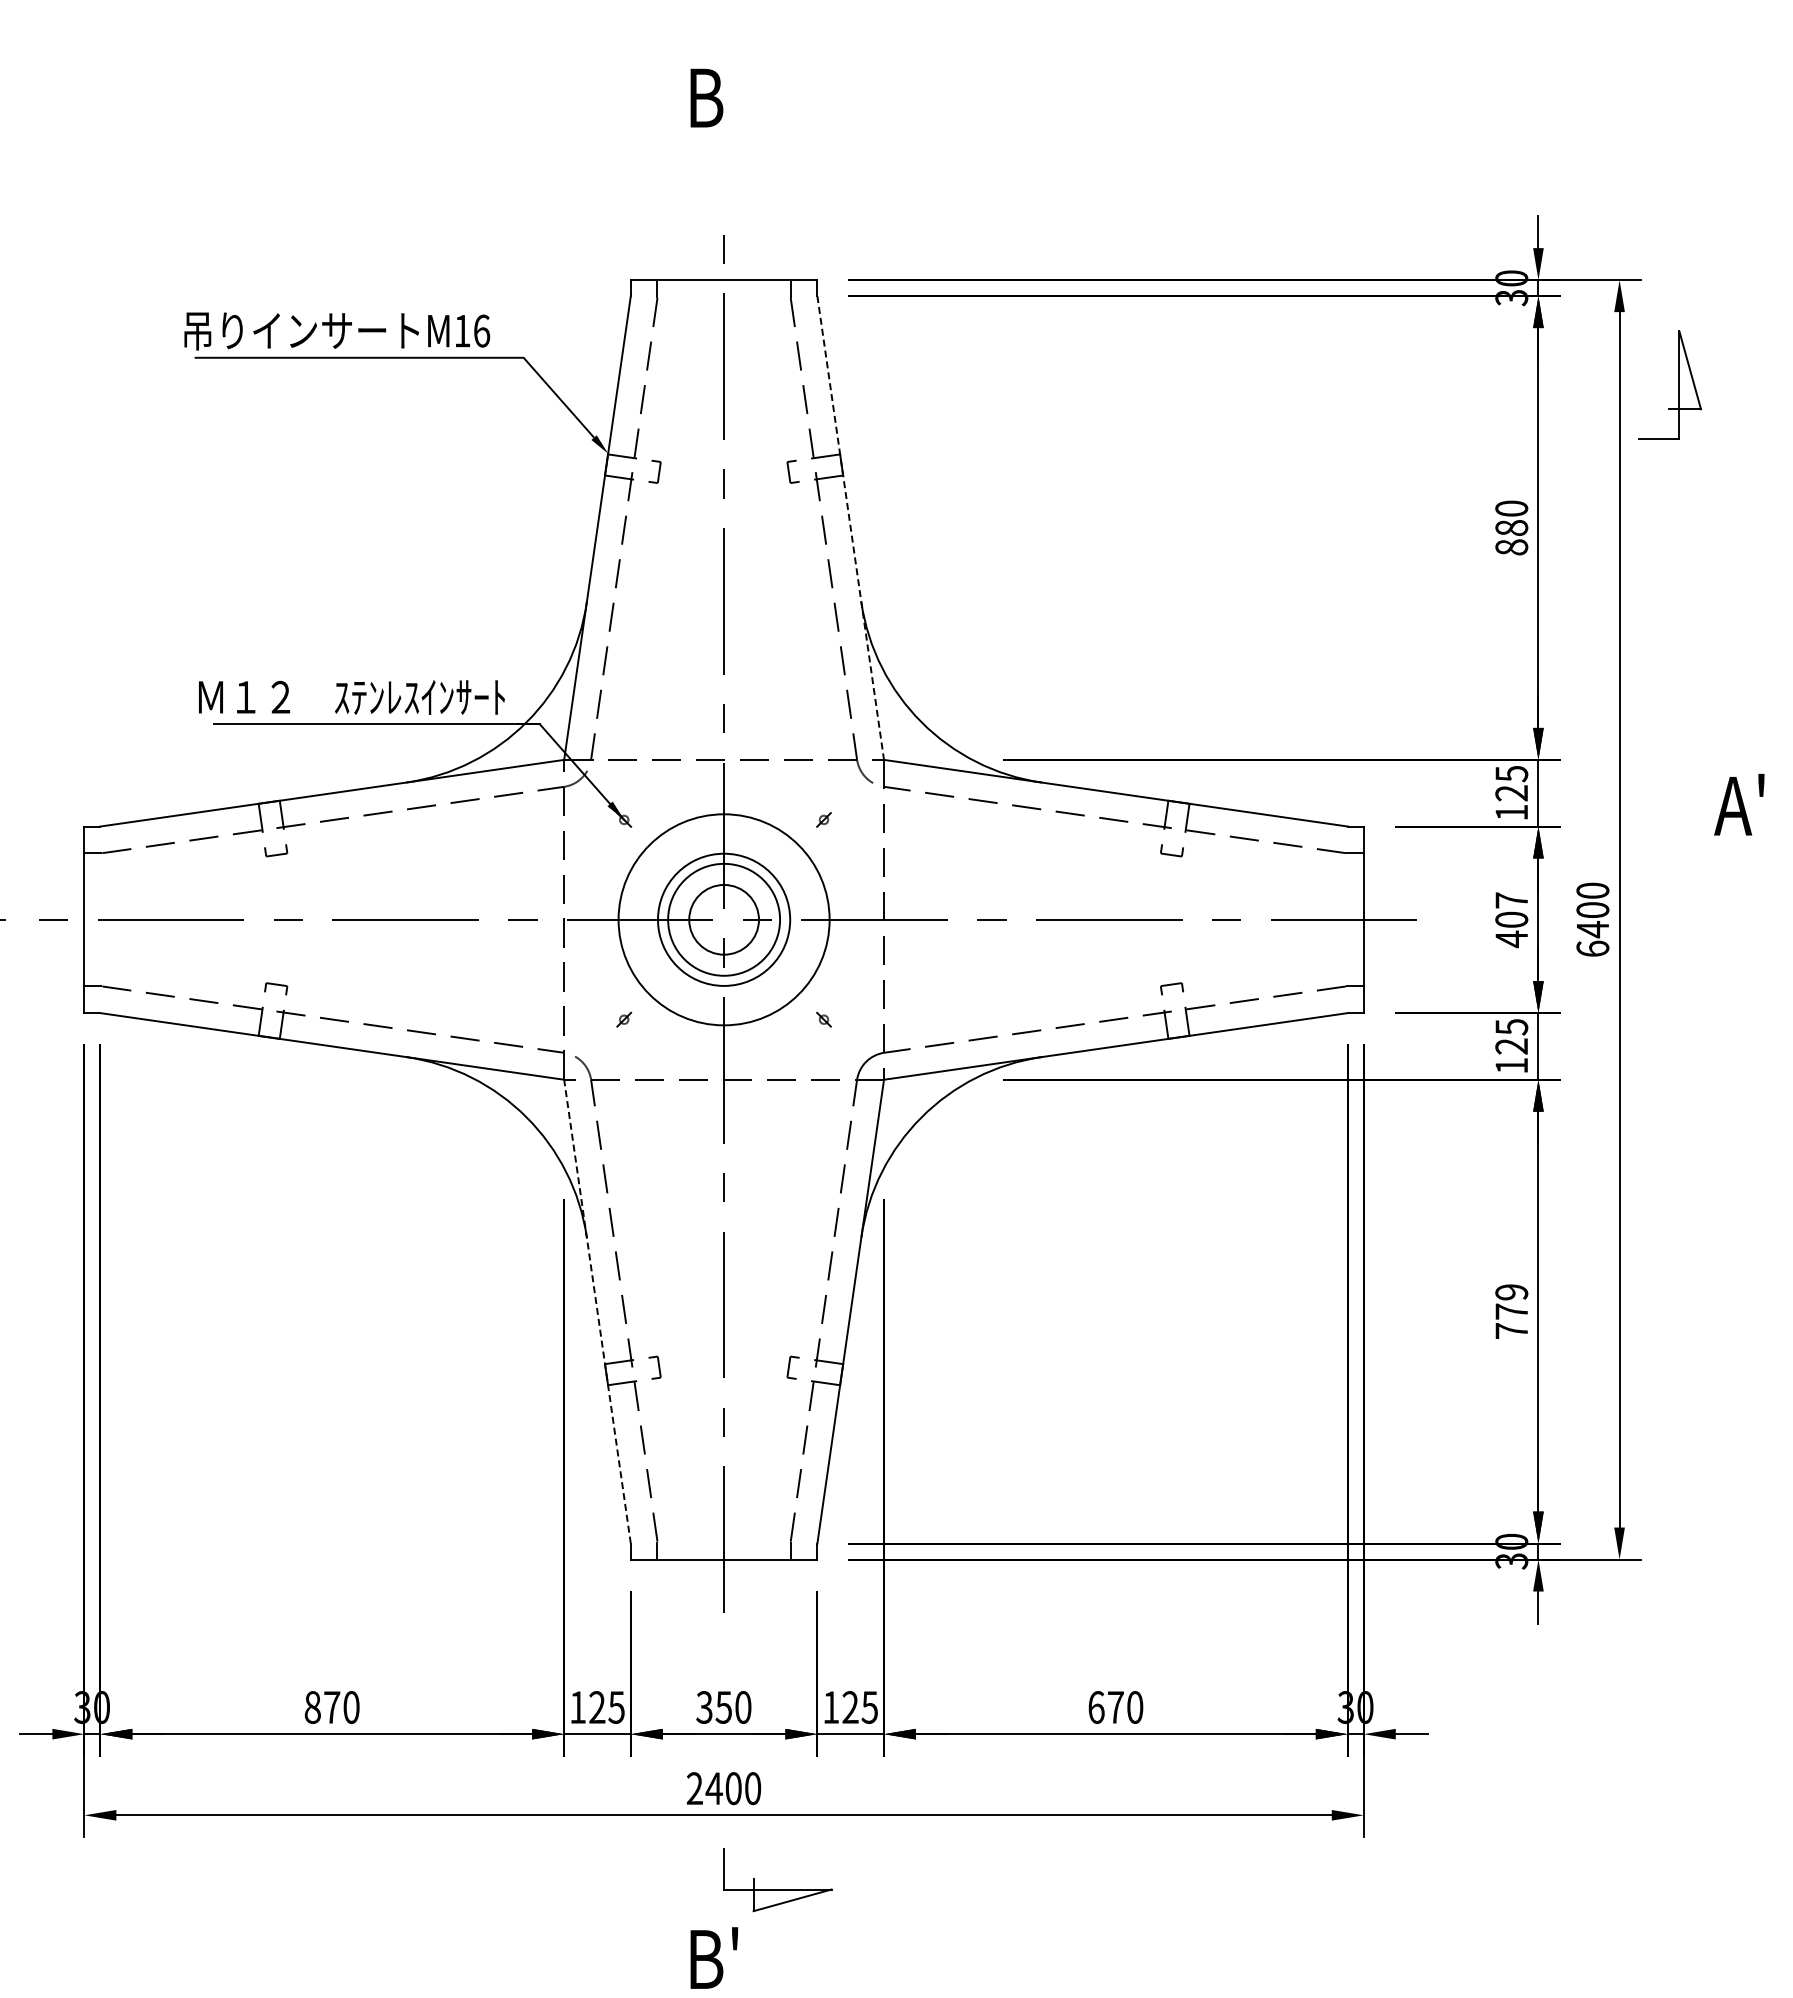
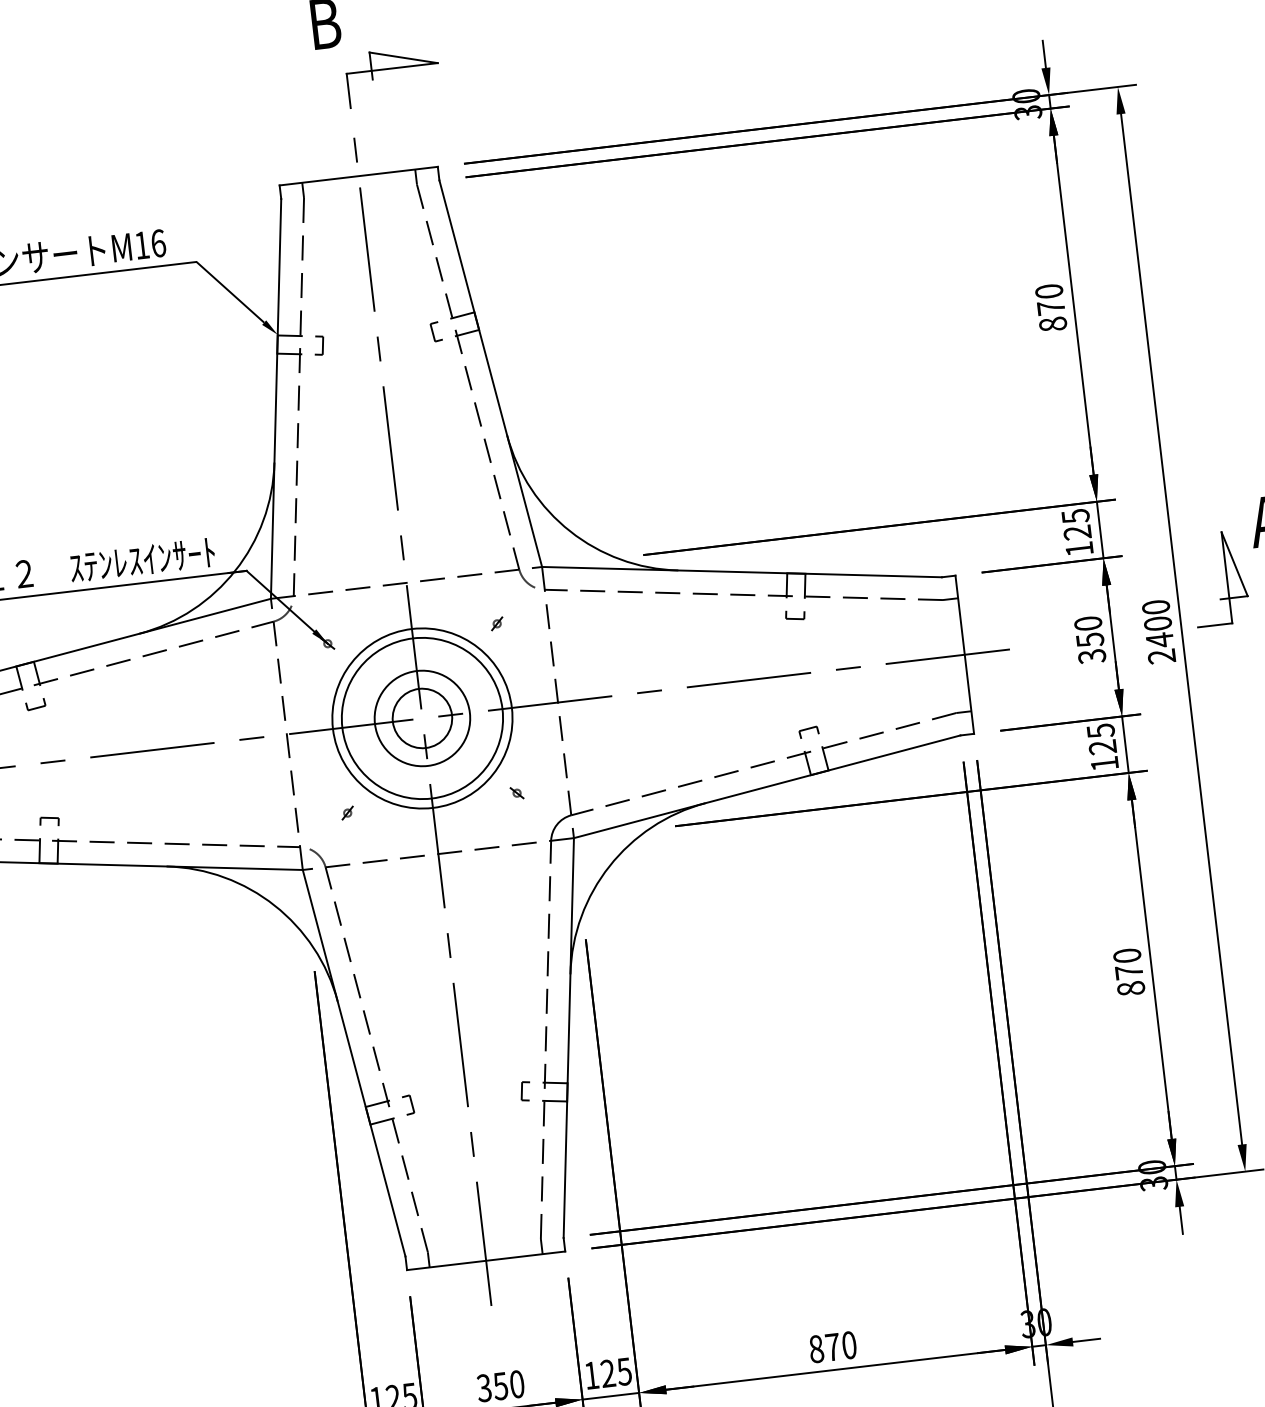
part: (777, 159) -> (391, 68), added
part: (1678, 384) -> (1226, 577), moved
text: (1511, 527) -> (1050, 307), 880 -> 870
line: (850, 528) -> (490, 374), dashed -> solid
circle: (723, 919) -> (421, 718), size x1.43
text: (1511, 920) -> (1090, 640), 407 -> 350
text: (1592, 948) -> (1161, 656), 6400 -> 2400
line: (597, 1311) -> (354, 1063), dashed -> solid
text: (1511, 1311) -> (1128, 972), 779 -> 870
text: (1096, 1707) -> (816, 1349), 670 -> 870

